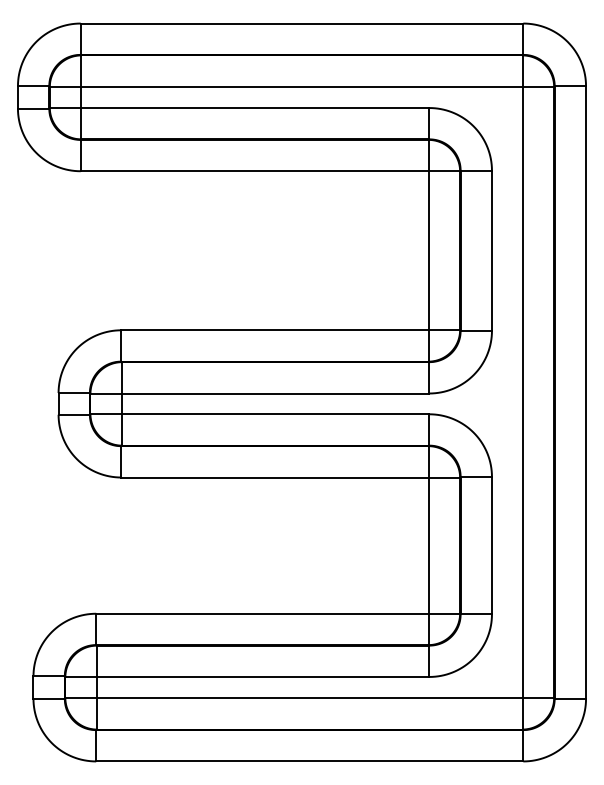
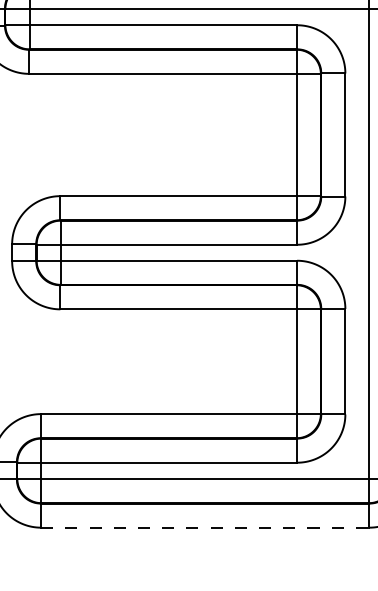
line: (309, 761) -> (205, 527), solid -> dashed

